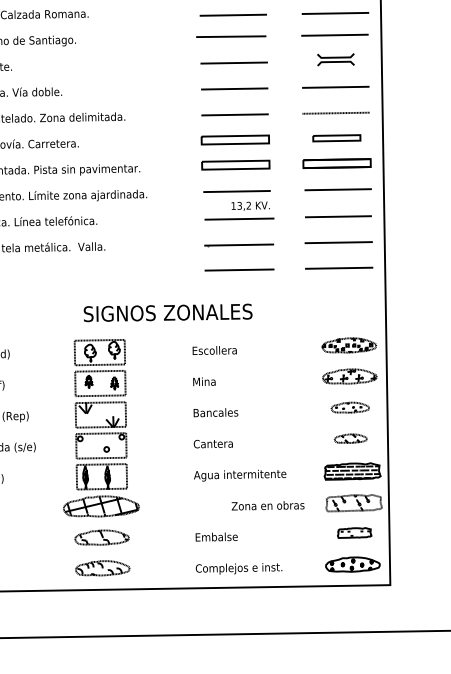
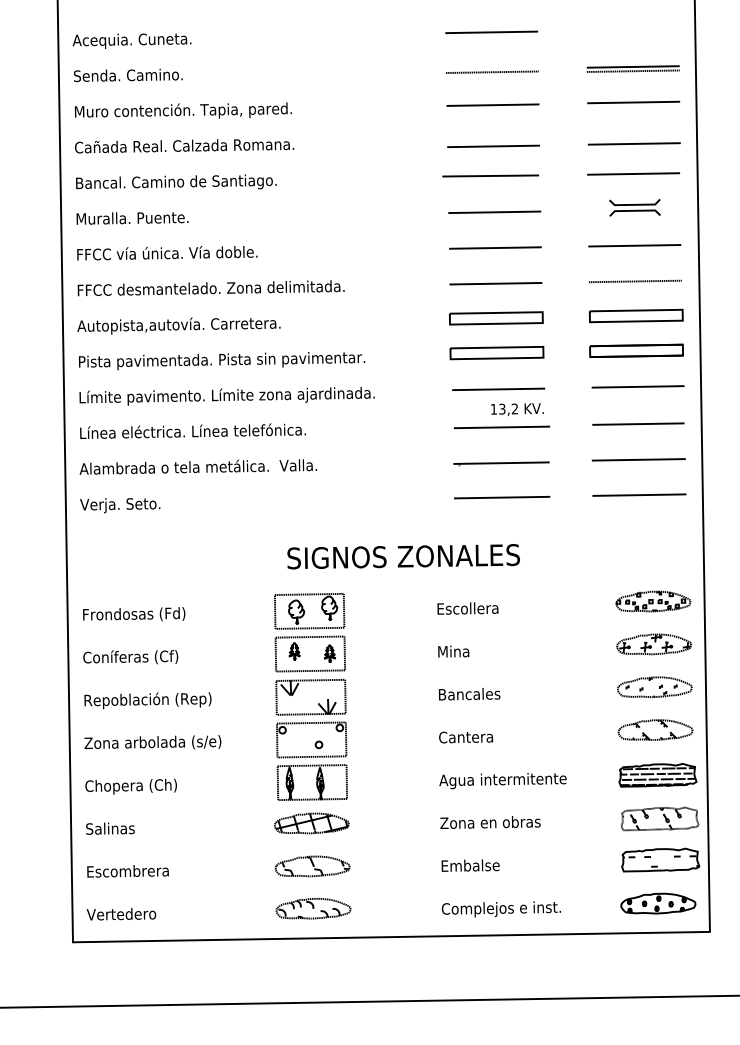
part: (336, 137) -> (635, 315), size x1.43
part: (350, 407) -> (654, 687), size x1.43
part: (350, 438) -> (655, 729), size x1.67
text: (268, 505) -> (490, 822), moved
part: (101, 506) -> (311, 823), size x0.71
part: (354, 532) -> (660, 859), size x1.67

